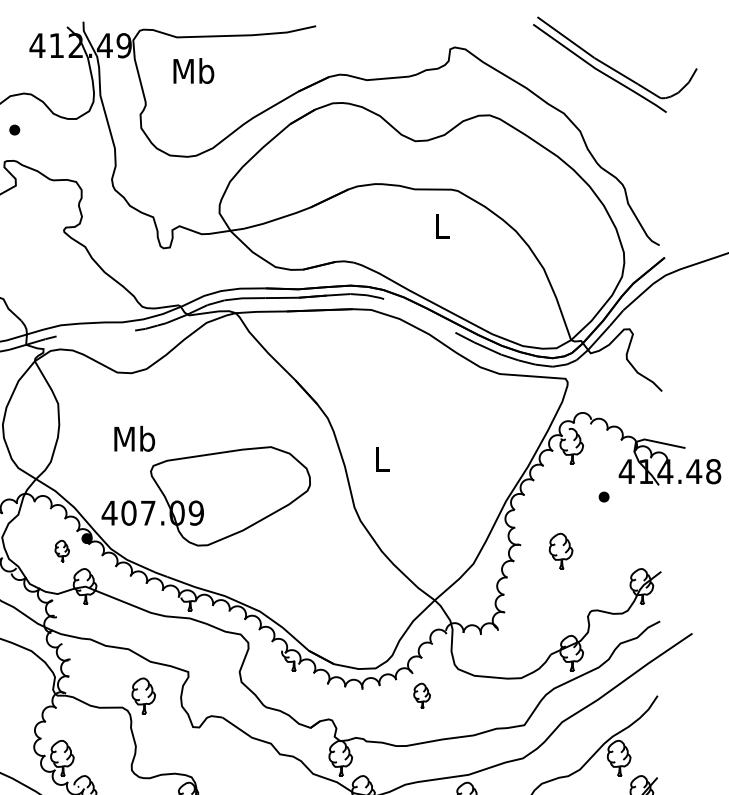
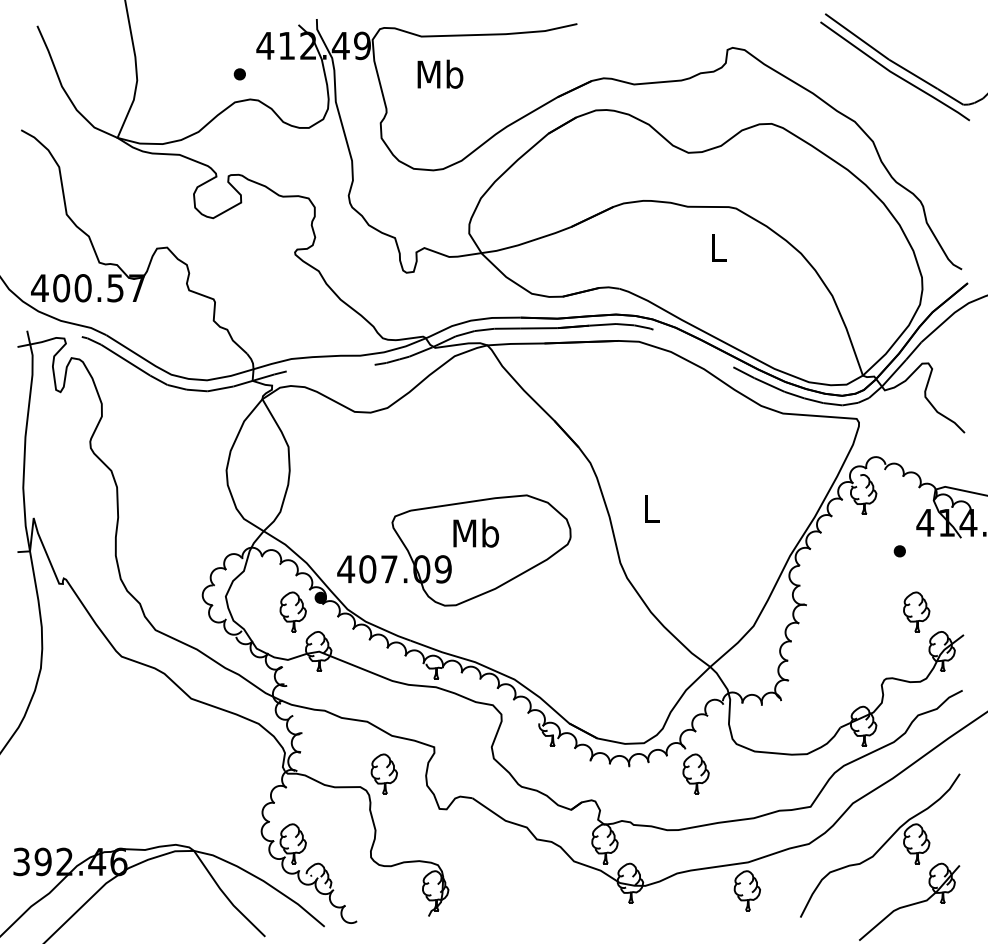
part: (14, 130) -> (239, 74), moved
text: (134, 438) -> (475, 532), moved
part: (61, 550) -> (292, 611), size x1.67
part: (560, 550) -> (916, 611), moved
part: (421, 695) -> (695, 773), size x1.43

